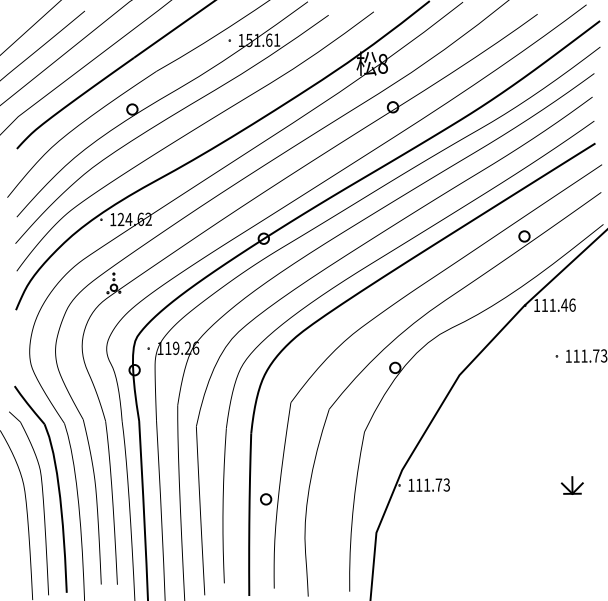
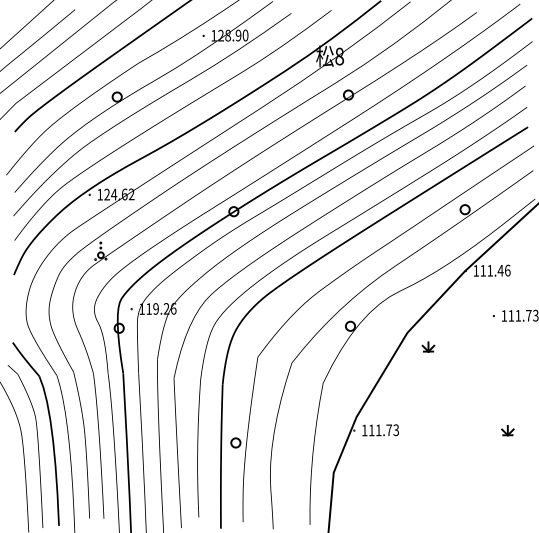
text: (263, 40) -> (233, 35), 151.61 -> 128.90
part: (482, 391) -> (427, 347), added
part: (572, 485) -> (507, 430), size x0.62

